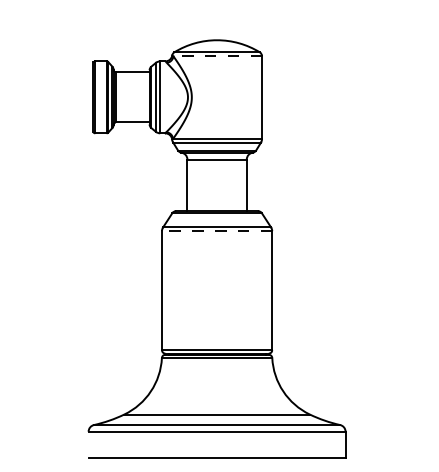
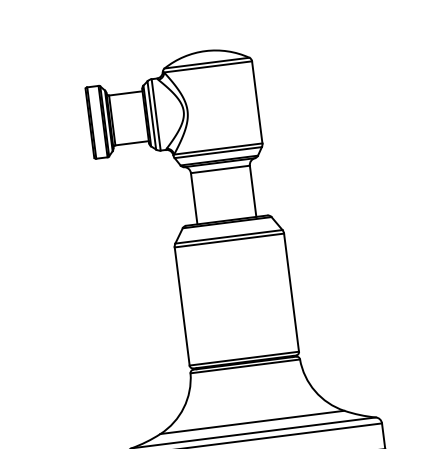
line: (217, 56) -> (207, 67), dashed -> solid
line: (216, 231) -> (228, 240), dashed -> solid

